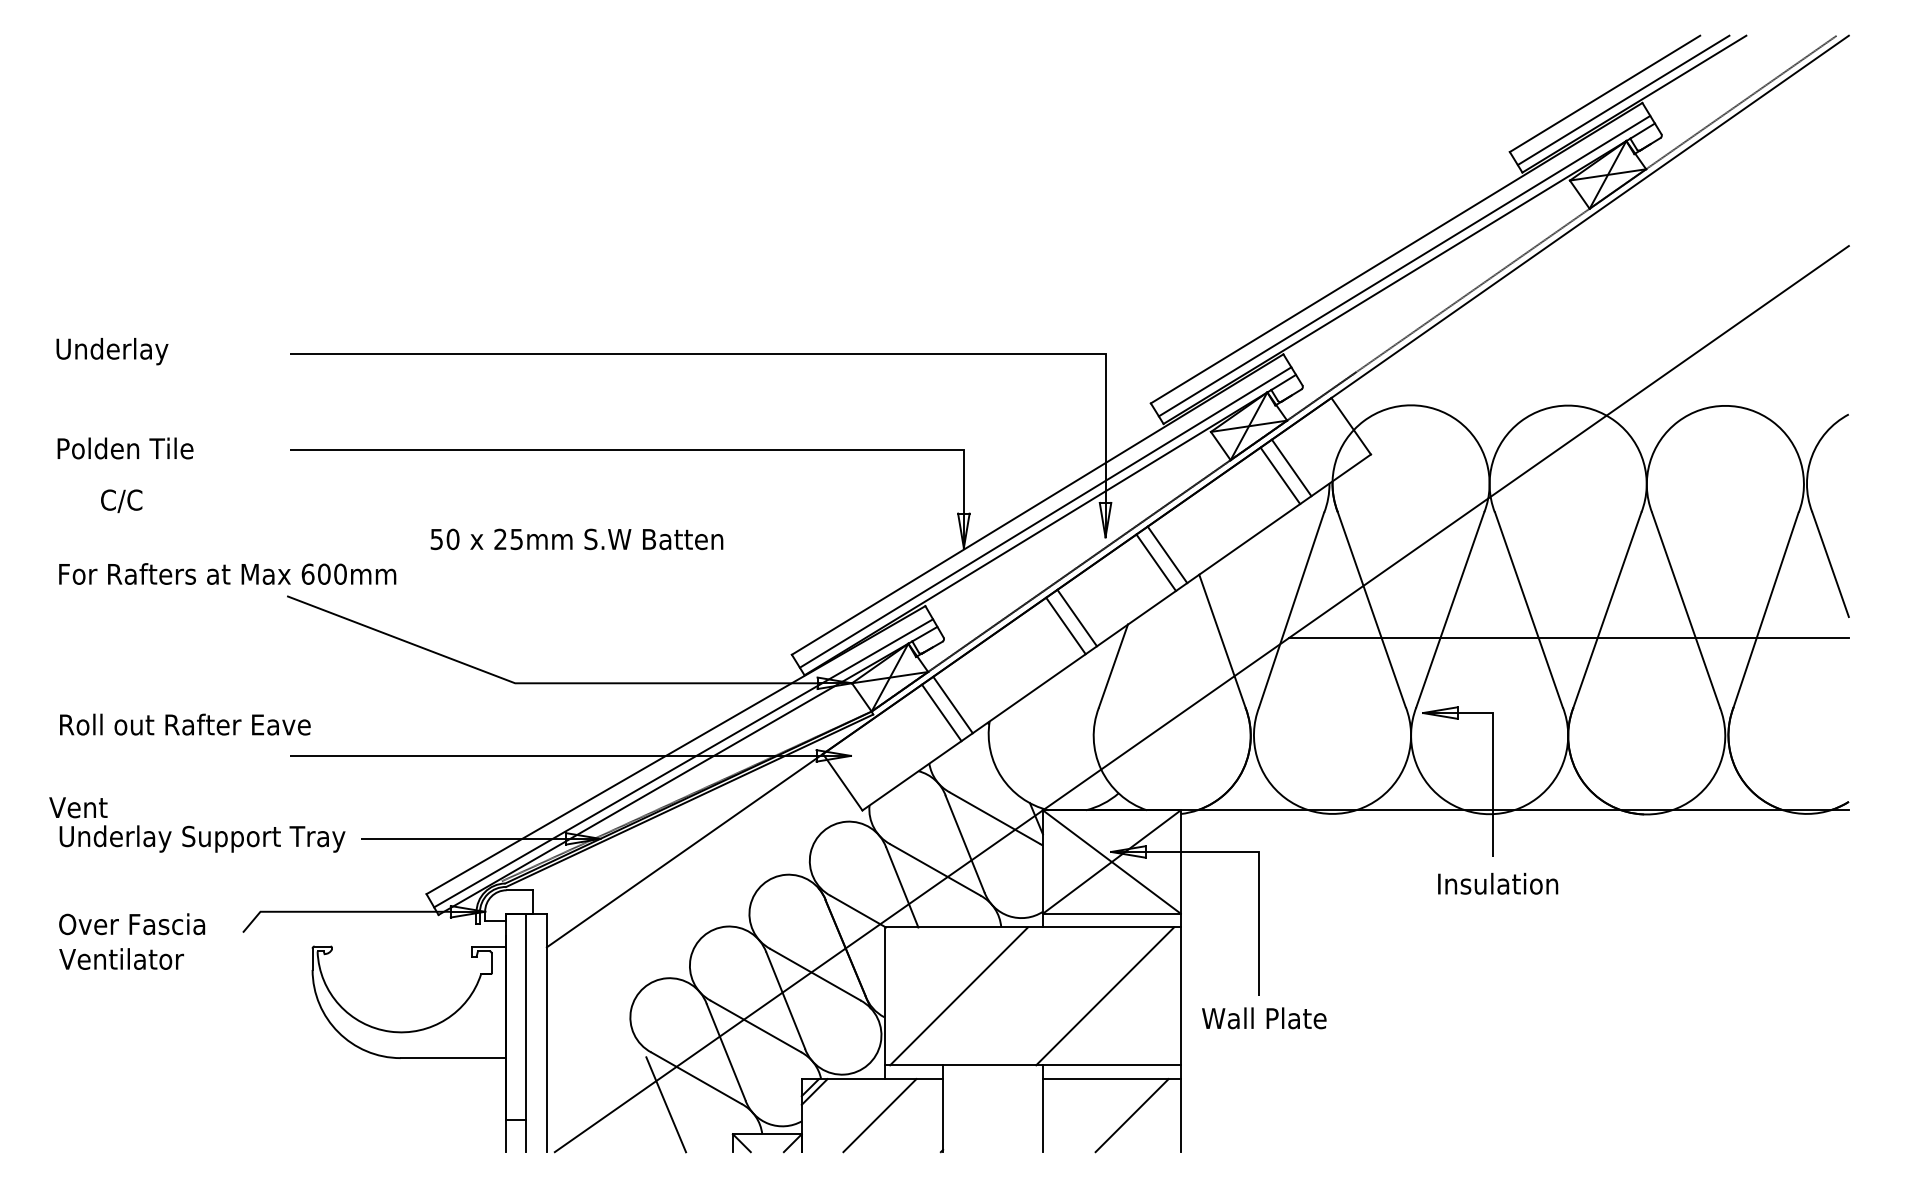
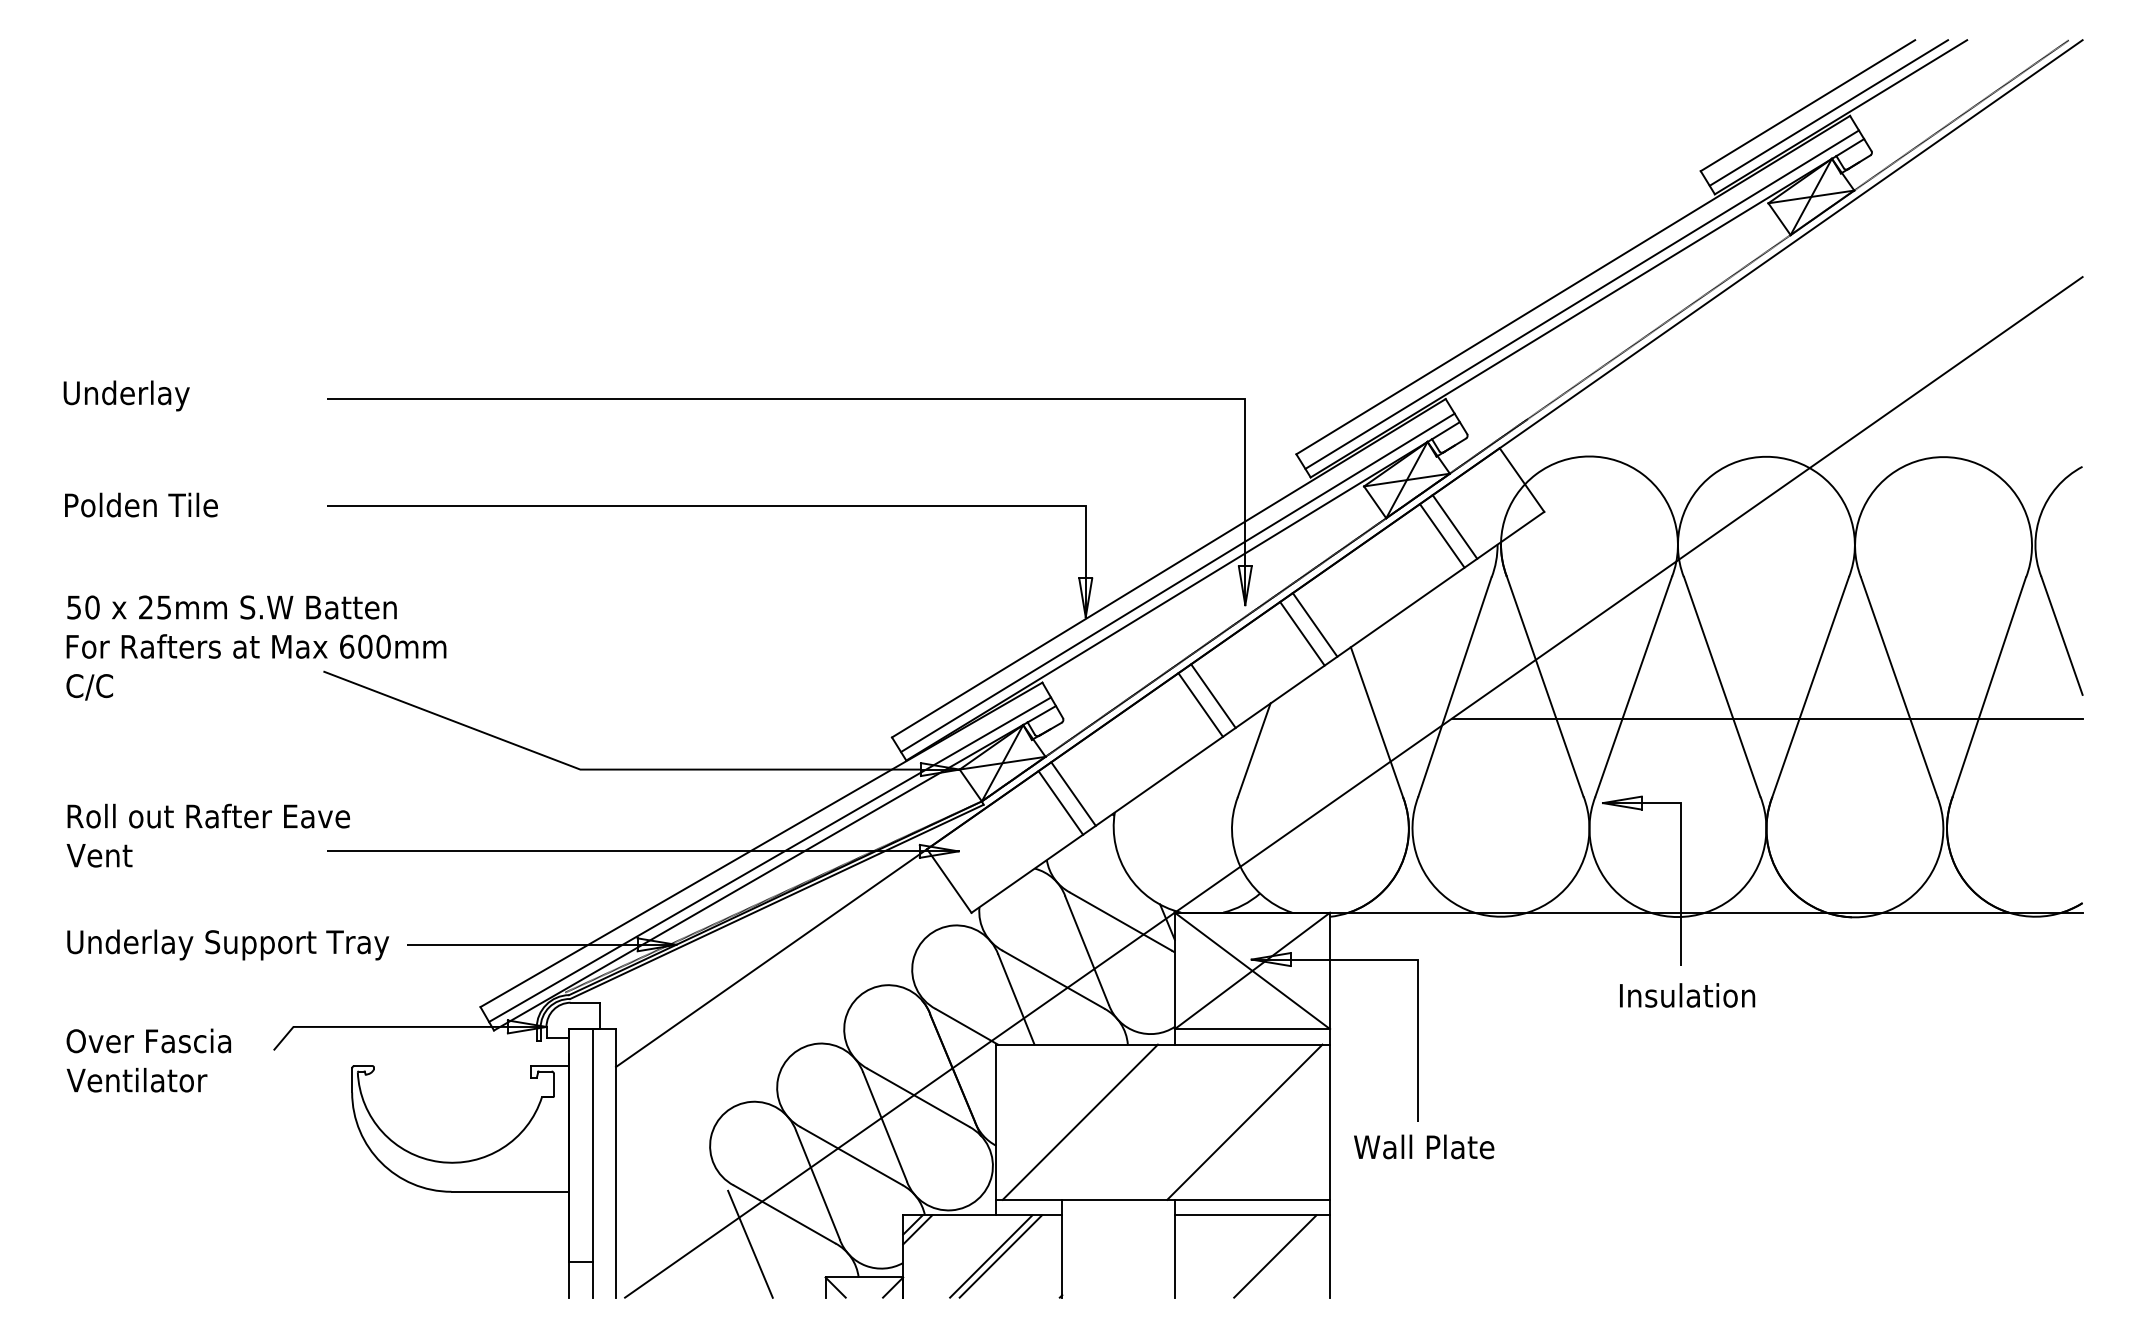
text: (121, 501) -> (89, 687), moved
text: (576, 539) -> (231, 607), moved
text: (78, 807) -> (99, 855), moved
line: (888, 1115) -> (1000, 1256), added

